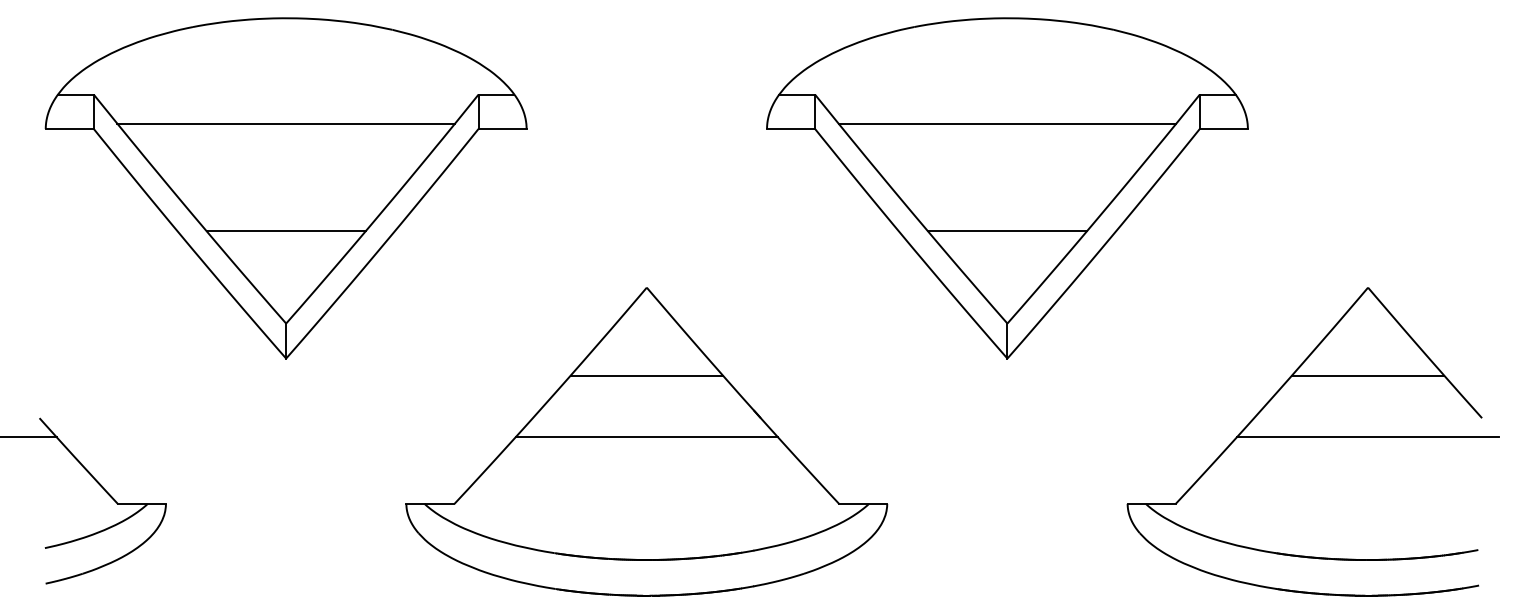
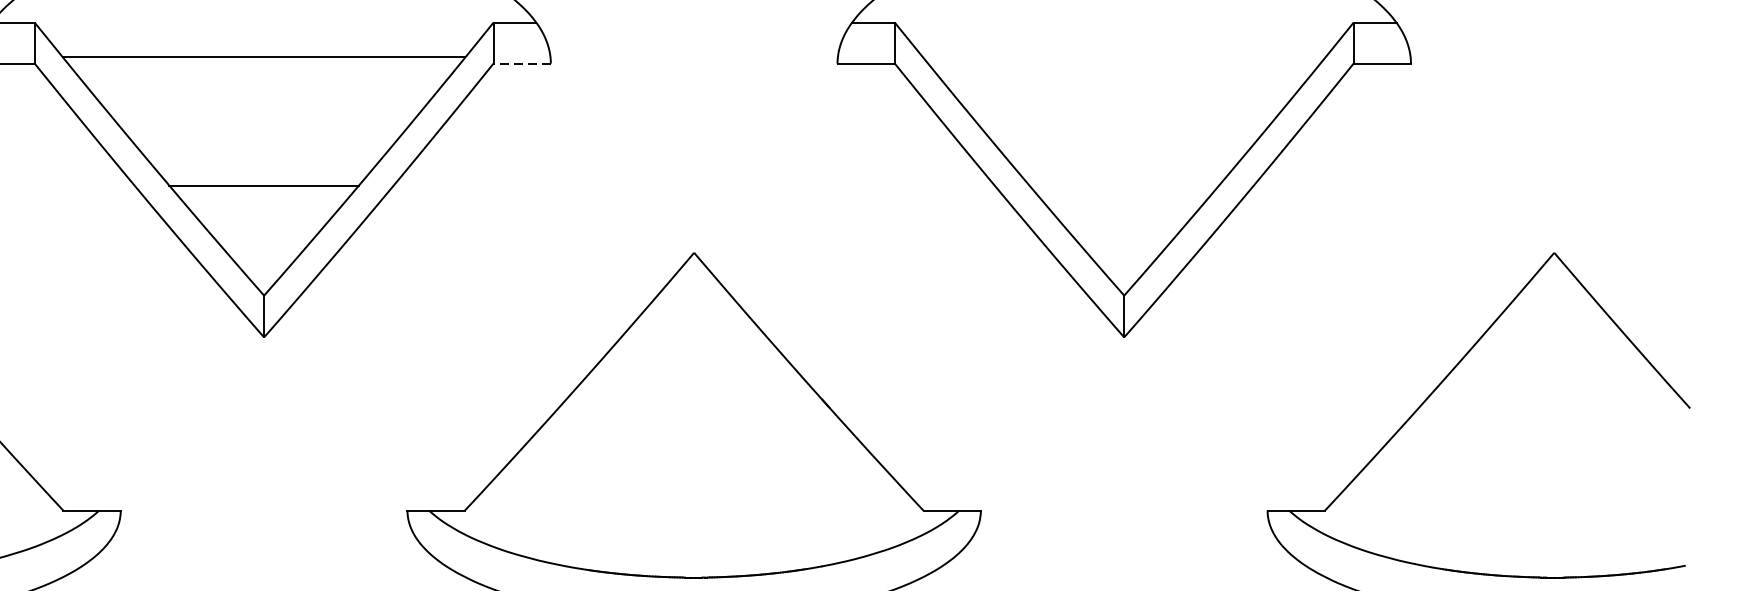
line: (1007, 123) -> (1124, 57), removed
line: (502, 129) -> (522, 64), solid -> dashed
line: (1007, 231) -> (1124, 185), removed
line: (646, 375) -> (693, 357), removed
line: (1367, 375) -> (1553, 357), removed
line: (646, 437) -> (693, 431), removed
line: (1367, 437) -> (1553, 431), removed

